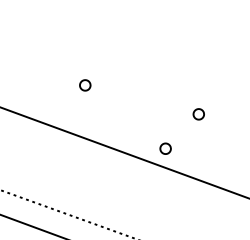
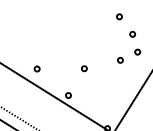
part: (83, 84) -> (36, 68), moved
part: (198, 113) -> (84, 68), moved

